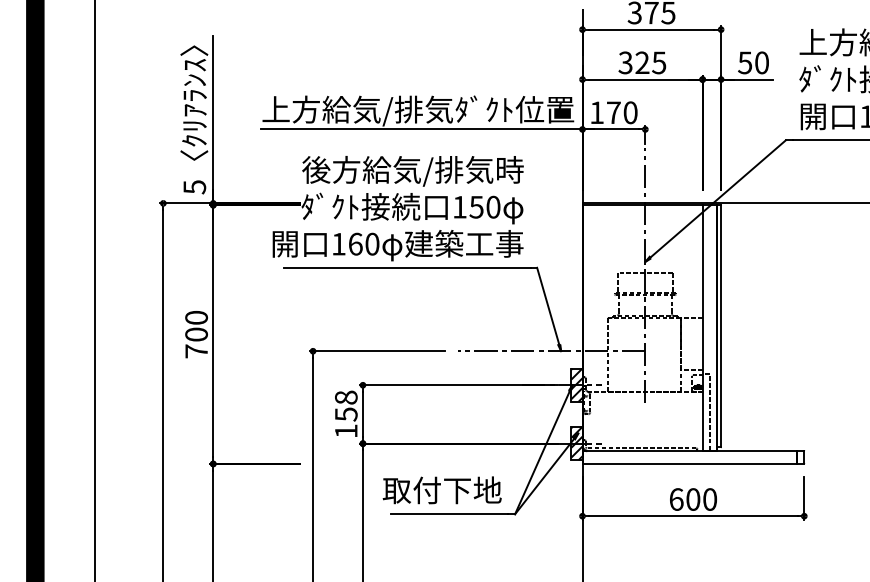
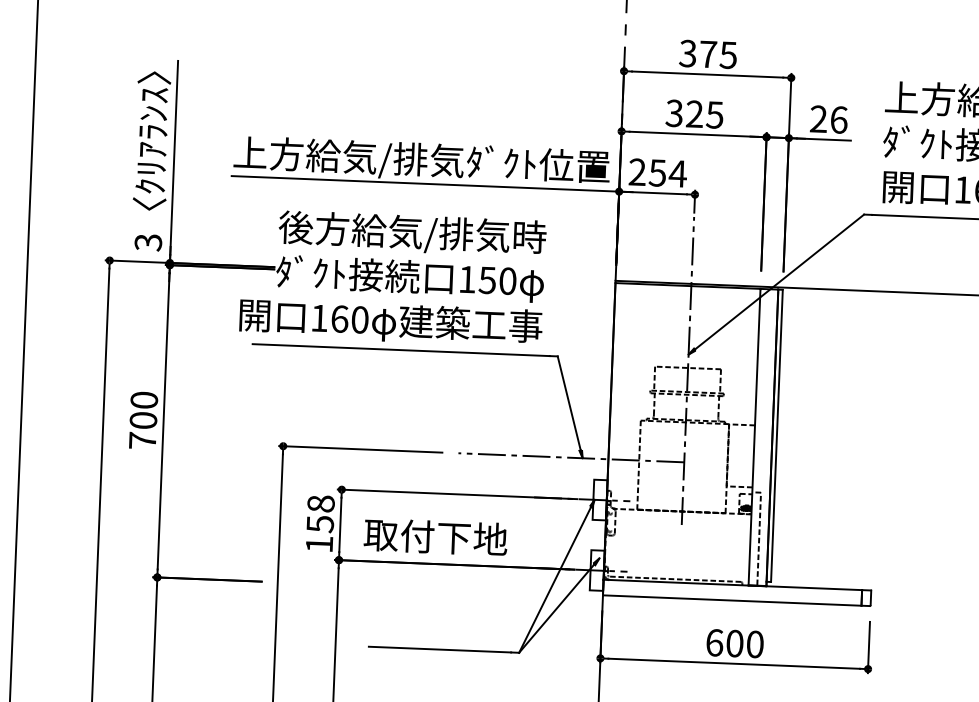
text: (753, 62) -> (828, 119), 50 -> 26
text: (614, 112) -> (658, 172), 170 -> 254
text: (194, 187) -> (148, 242), 5 -> 3
hatch: (576, 384) -> (599, 499), removed
hatch: (576, 443) -> (596, 570), removed
text: (441, 490) -> (434, 537), moved

